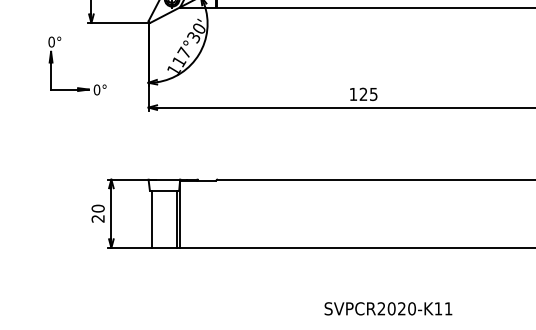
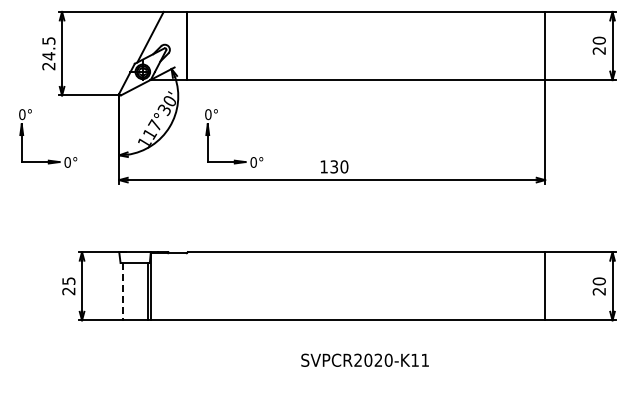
part: (263, 87) -> (234, 159), added
text: (368, 94) -> (339, 166), 125 -> 130
text: (97, 209) -> (68, 281), 20 -> 25
line: (151, 219) -> (122, 291), solid -> dashed
text: (387, 308) -> (364, 359), moved

